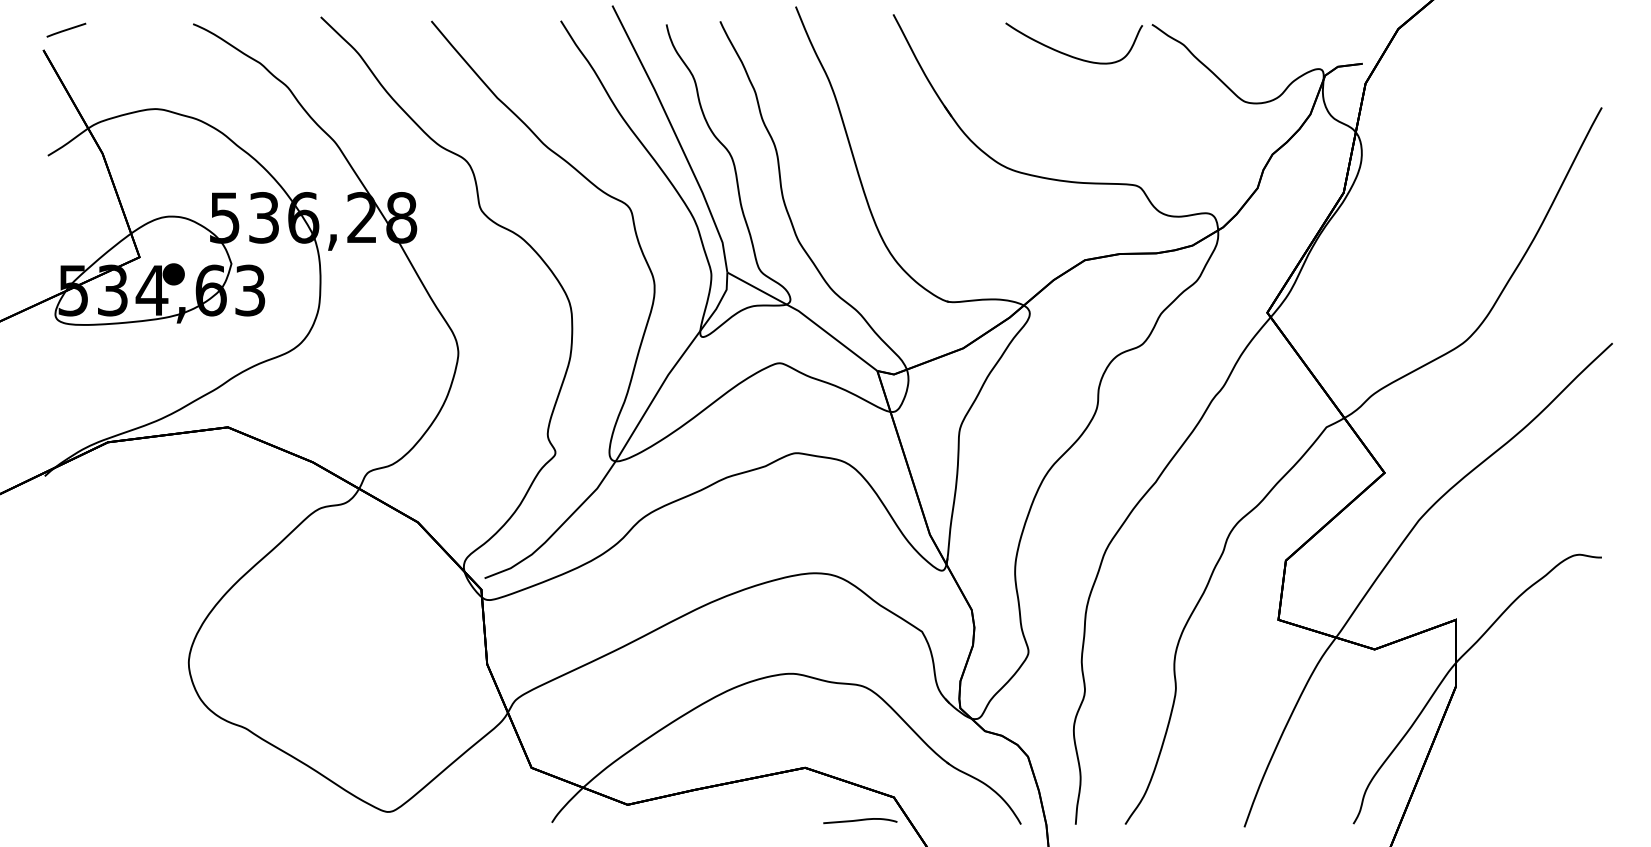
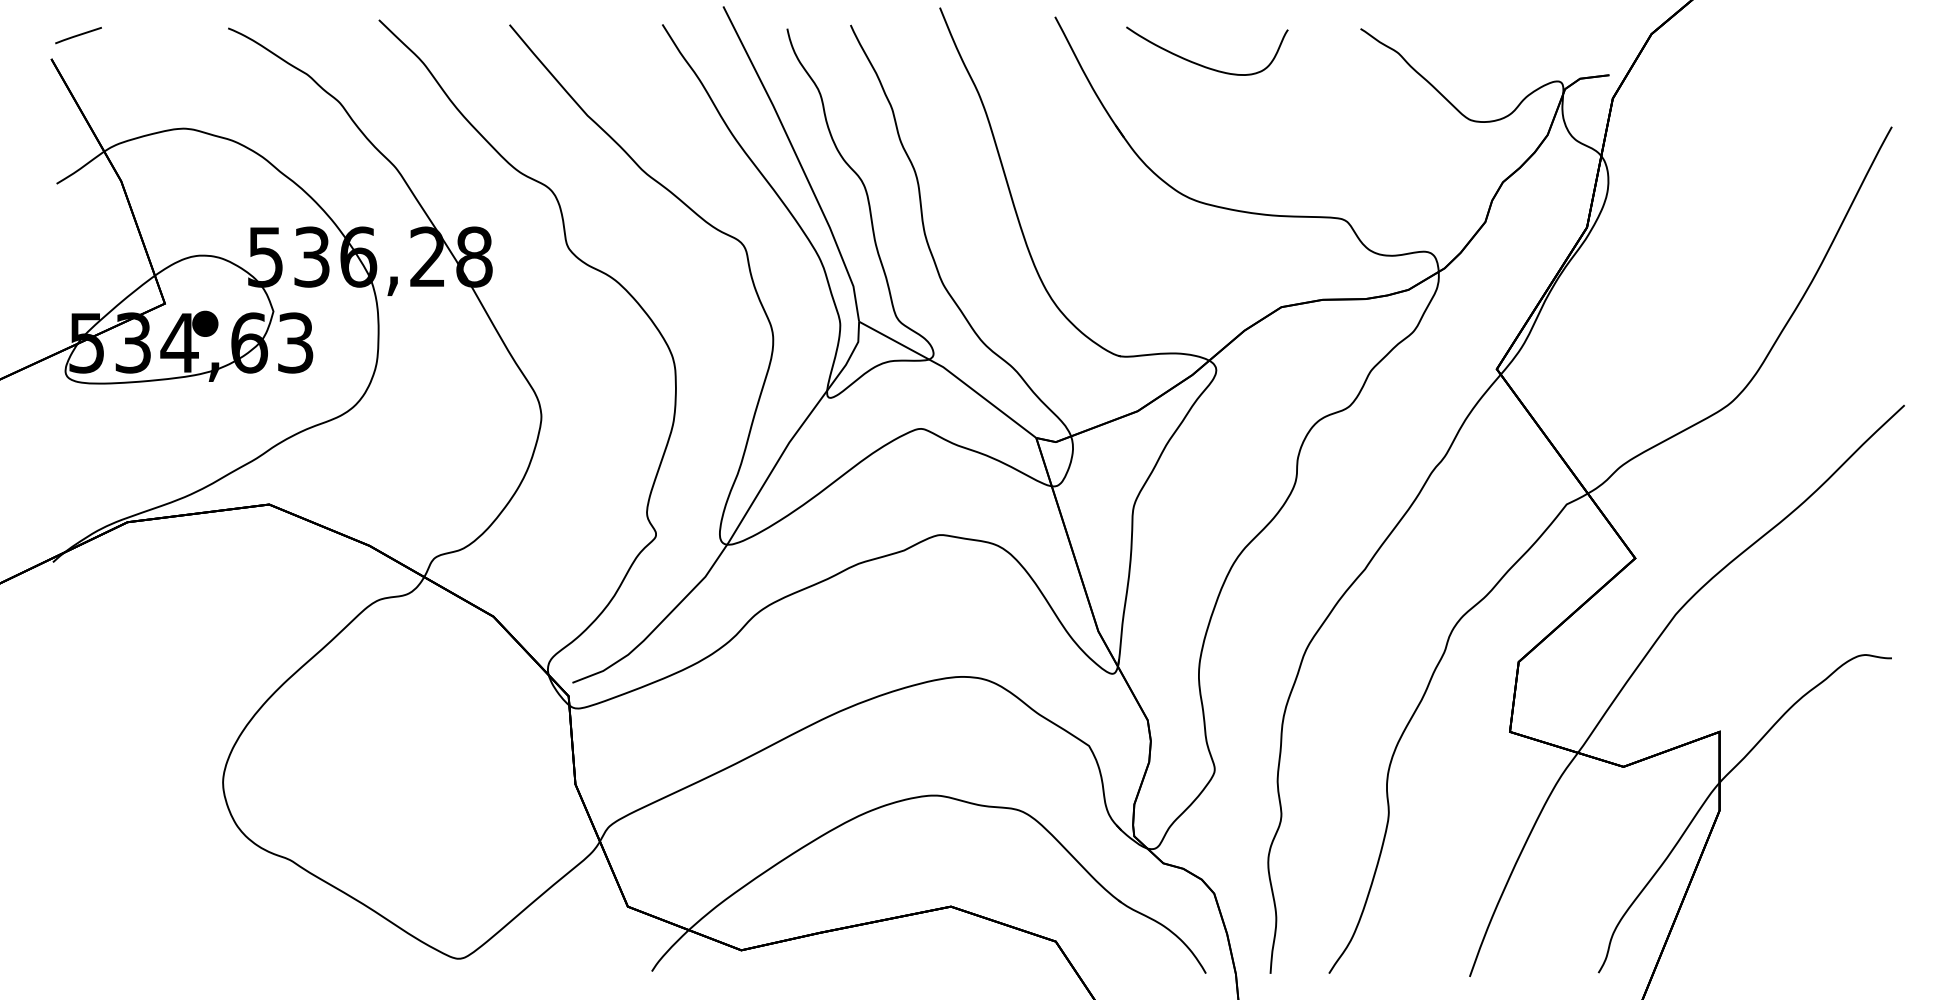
curve: (1069, 54) -> (1201, 64), moved
curve: (860, 820) -> (1016, 968), removed

